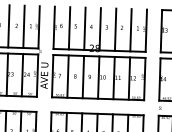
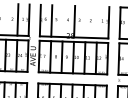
line: (8, 26) -> (6, 19), removed
line: (83, 29) -> (62, 21), removed
line: (114, 29) -> (85, 21), removed
line: (129, 30) -> (96, 22), removed

